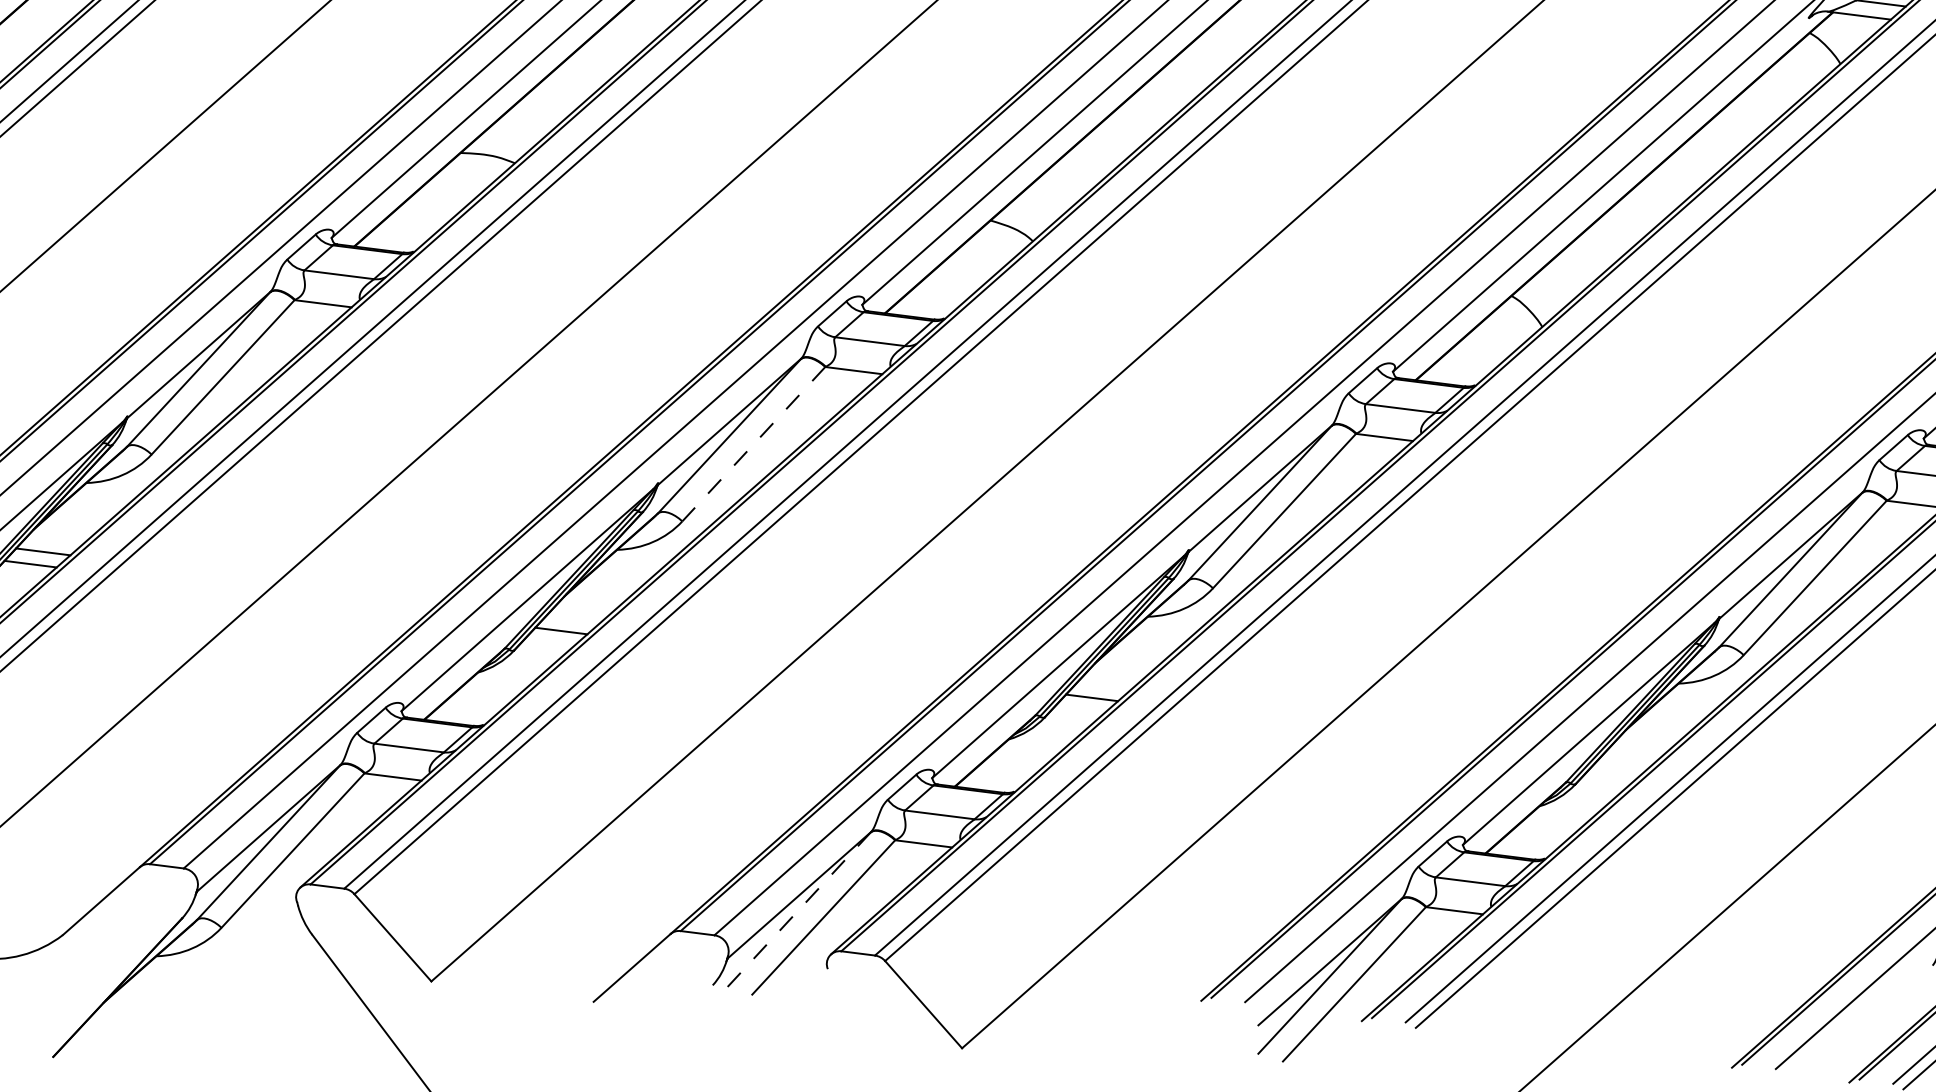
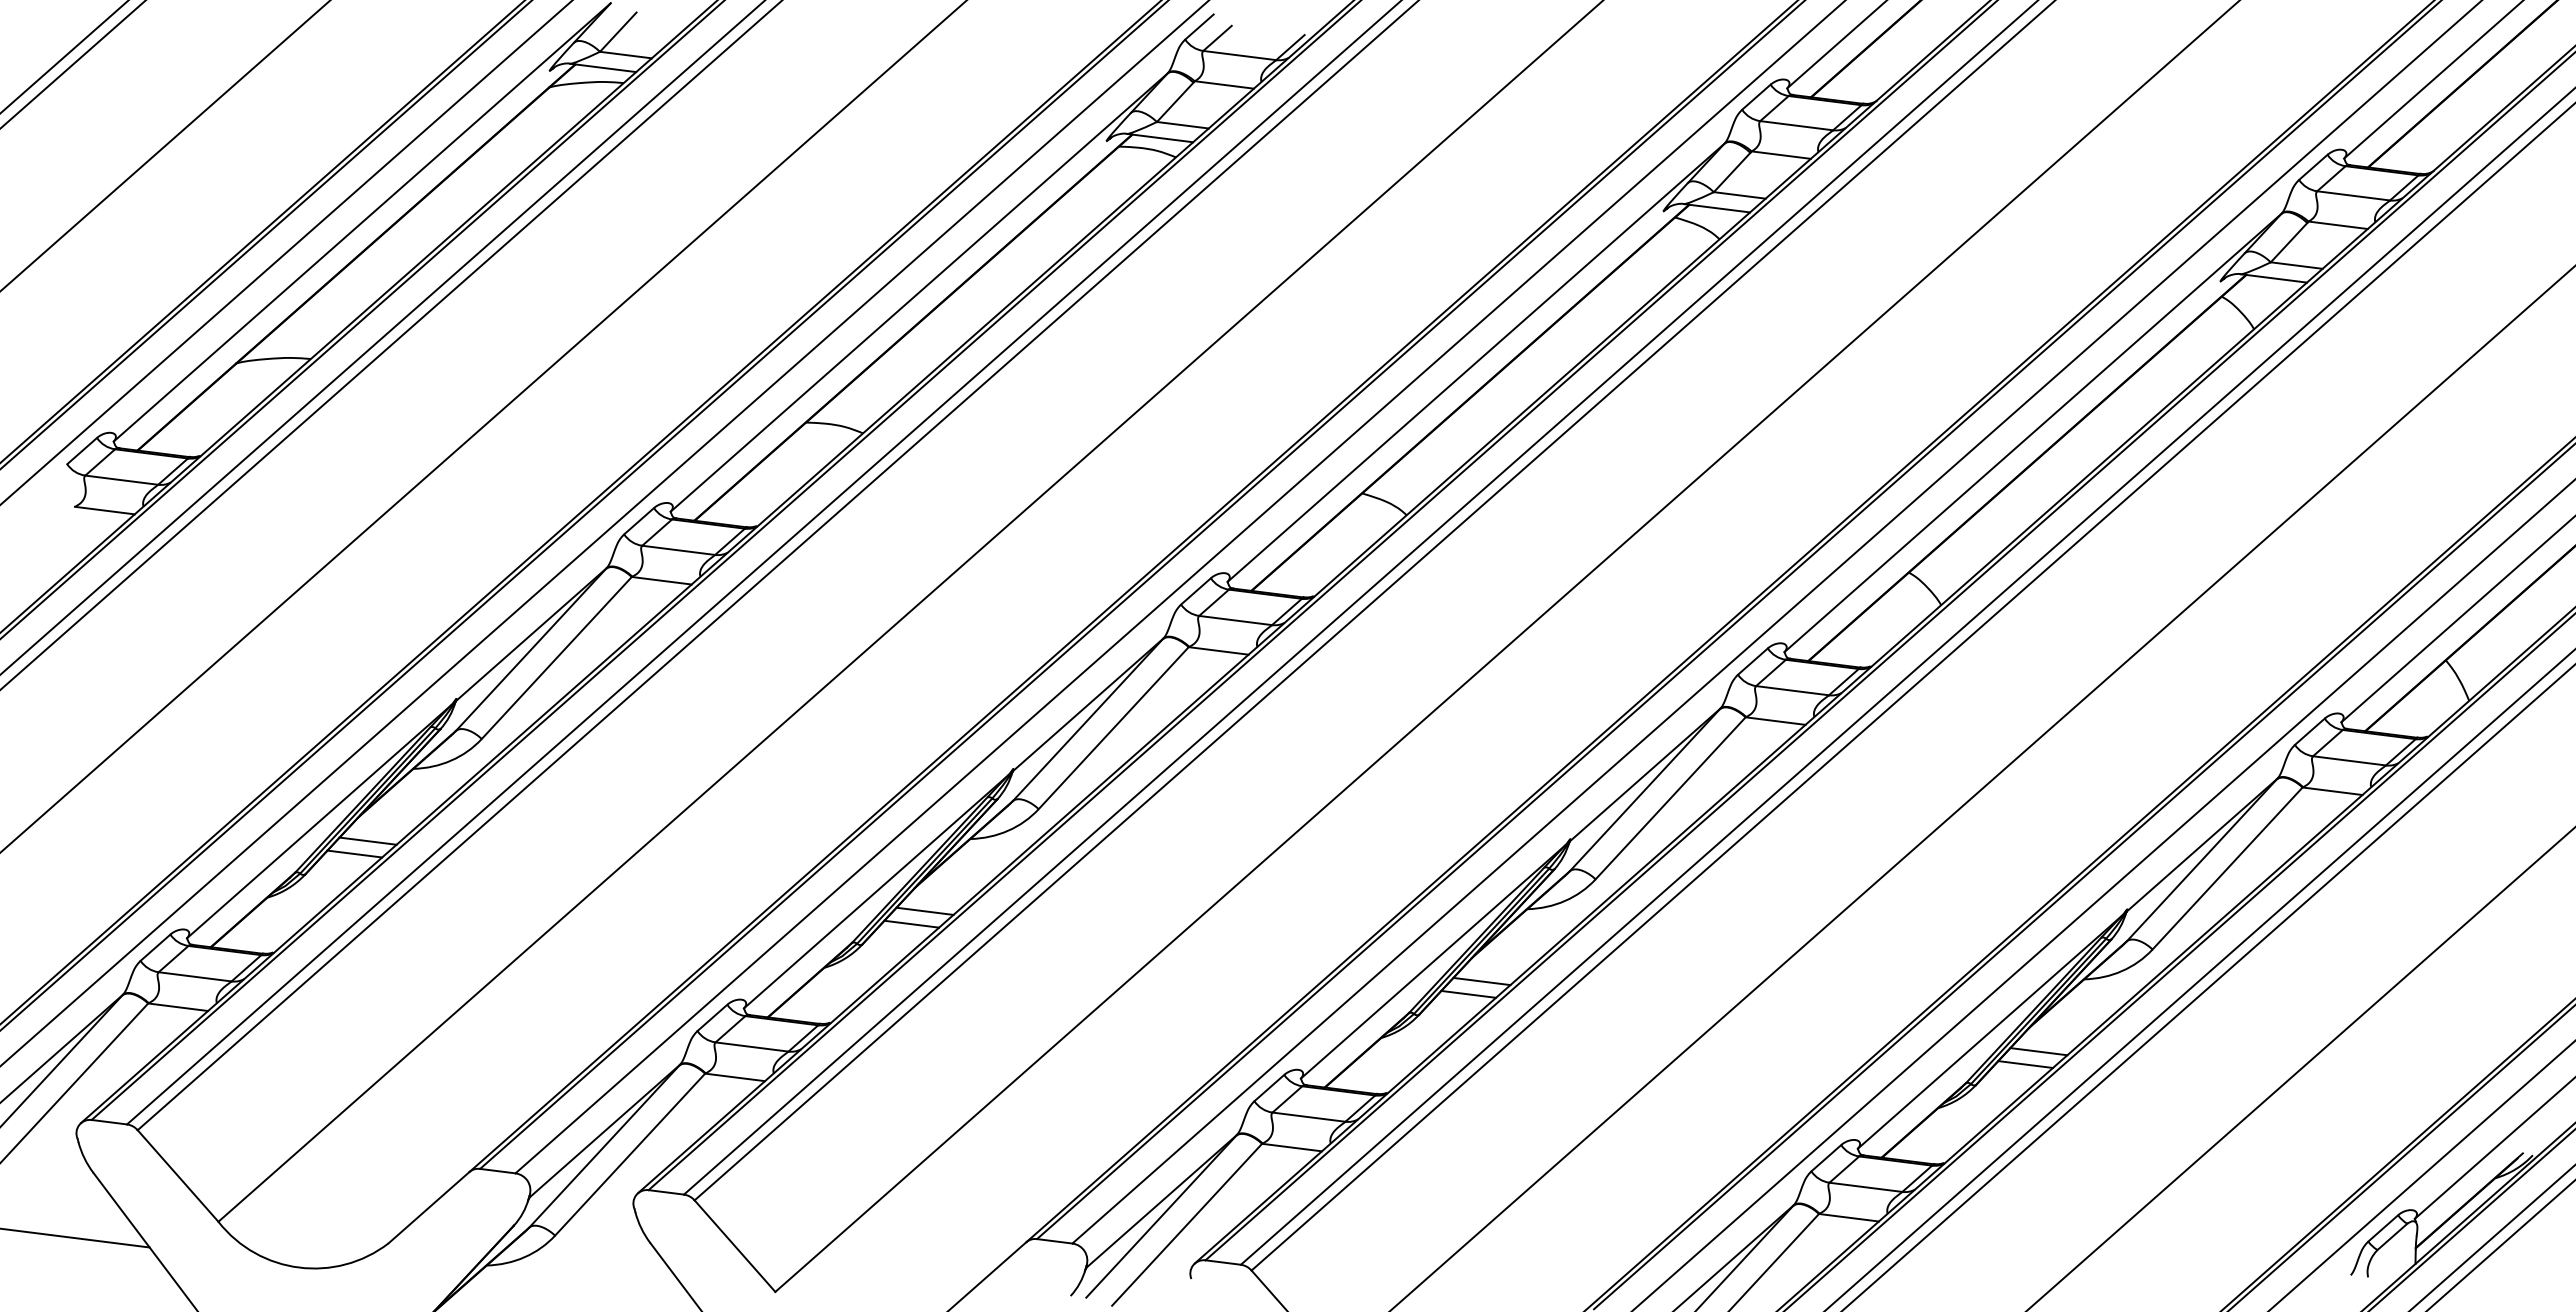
line: (753, 444) -> (1113, 728), dashed -> solid
line: (573, 617) -> (924, 910), added
line: (1104, 685) -> (1481, 981), added
line: (1635, 752) -> (2038, 1051), added
line: (1622, 764) -> (2025, 1064), added
line: (799, 909) -> (1161, 1216), dashed -> solid

